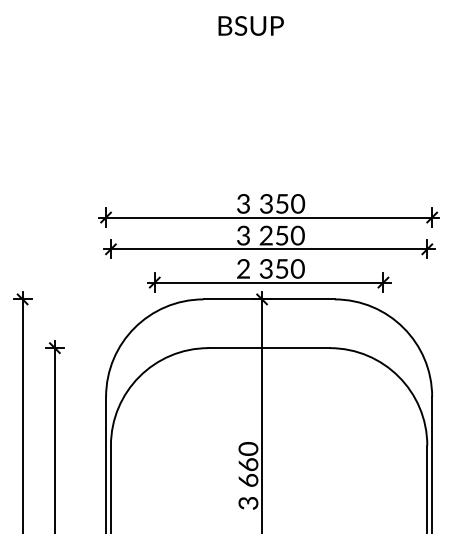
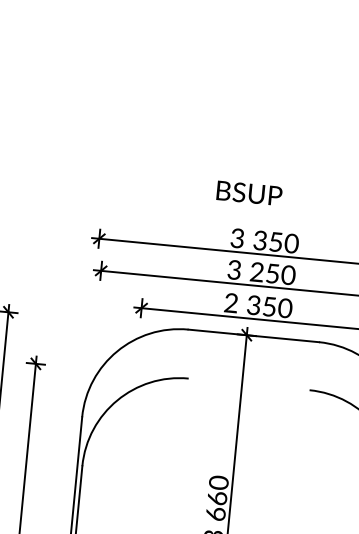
text: (250, 25) -> (248, 192), moved
line: (268, 348) -> (248, 384), removed

